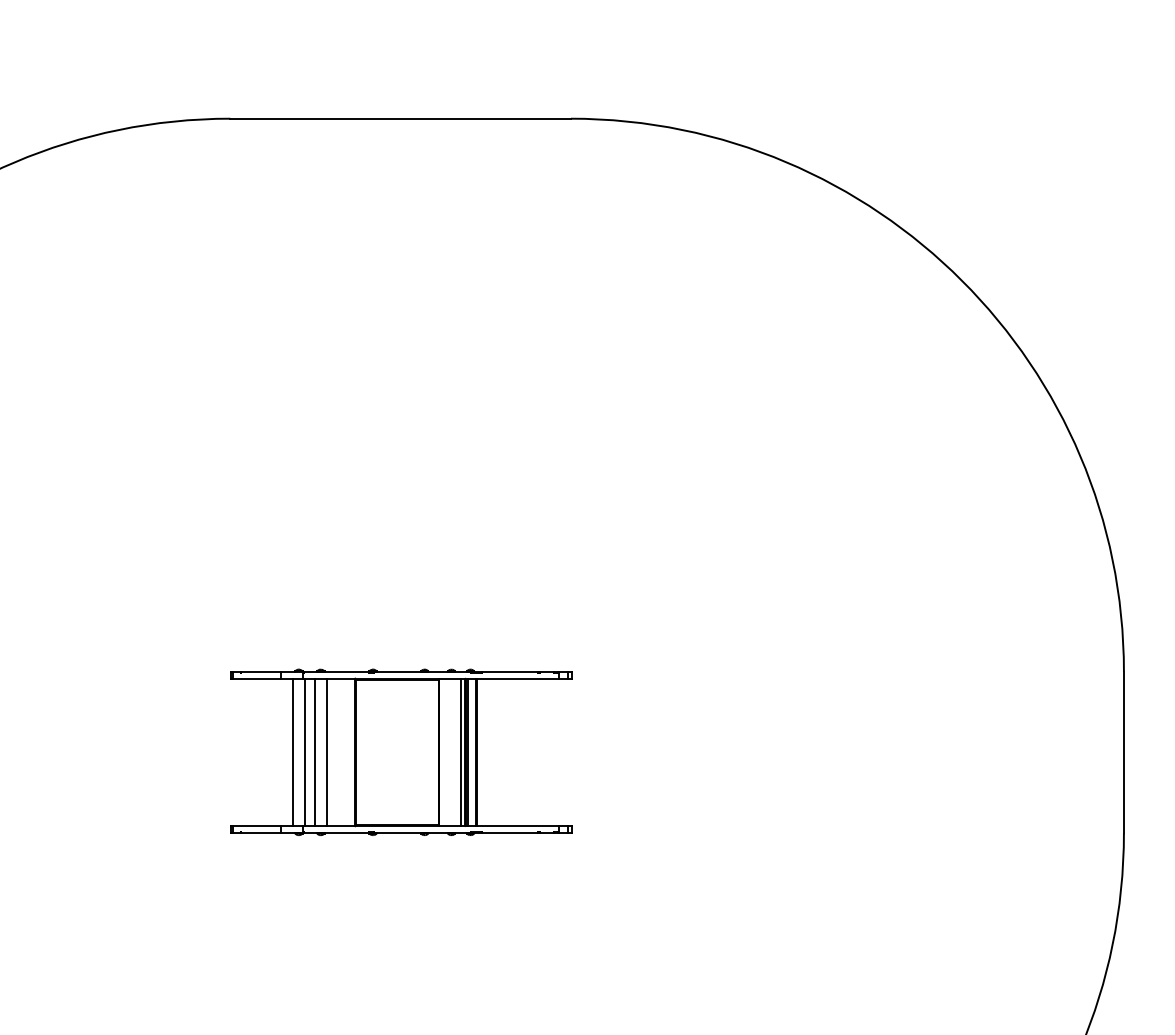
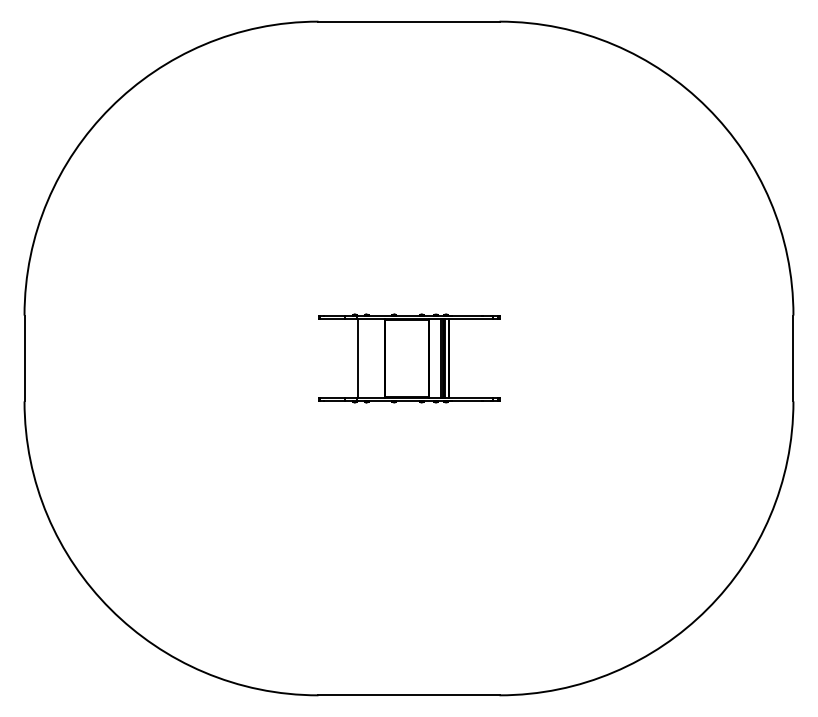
line: (292, 752) -> (351, 358), removed
line: (315, 752) -> (363, 358), removed
line: (326, 752) -> (369, 358), removed

